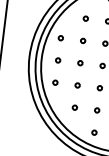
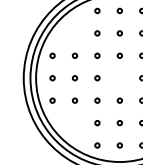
circle: (85, 18) -> (74, 33), removed
circle: (74, 108) -> (74, 123), removed

